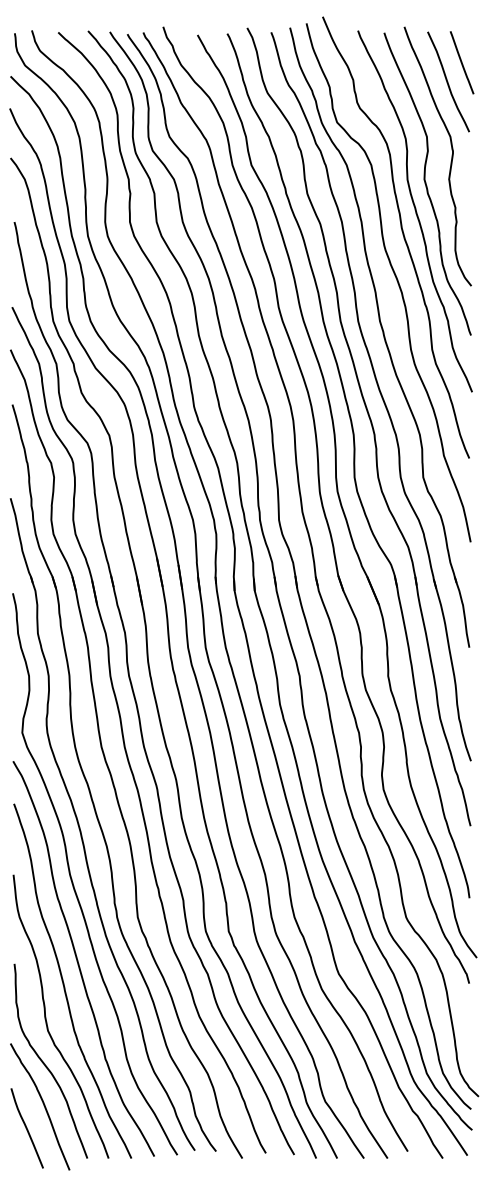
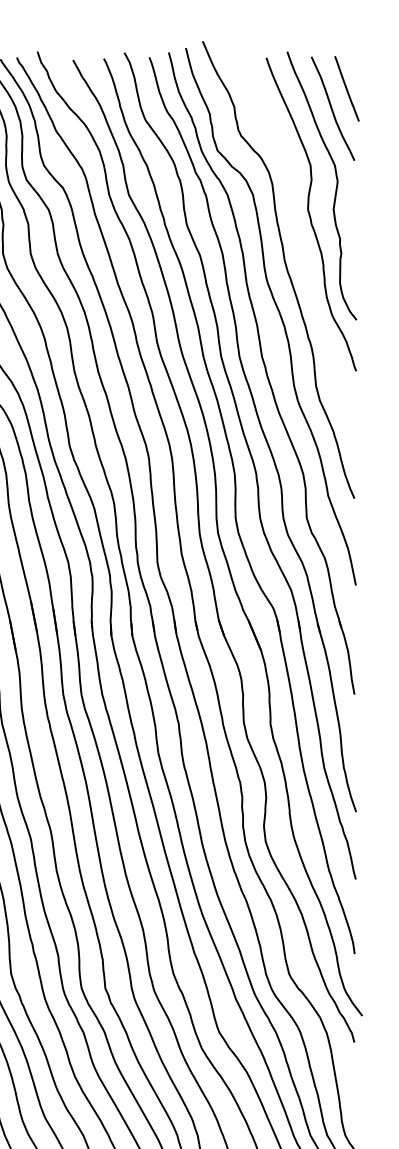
curve: (414, 210) -> (297, 241), removed

